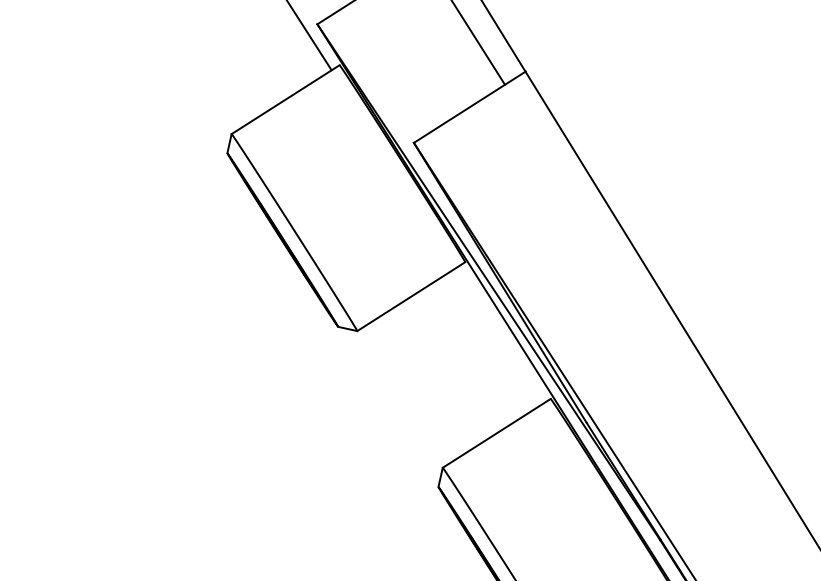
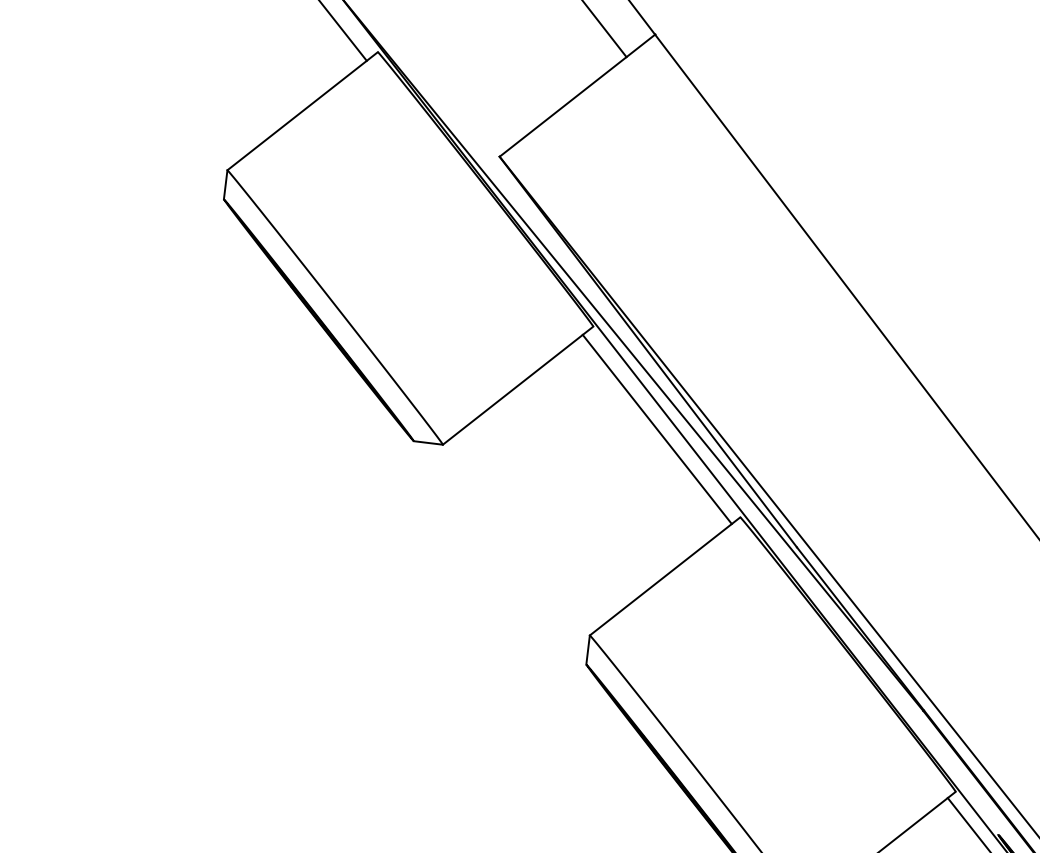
line: (500, 334) -> (656, 428), added

